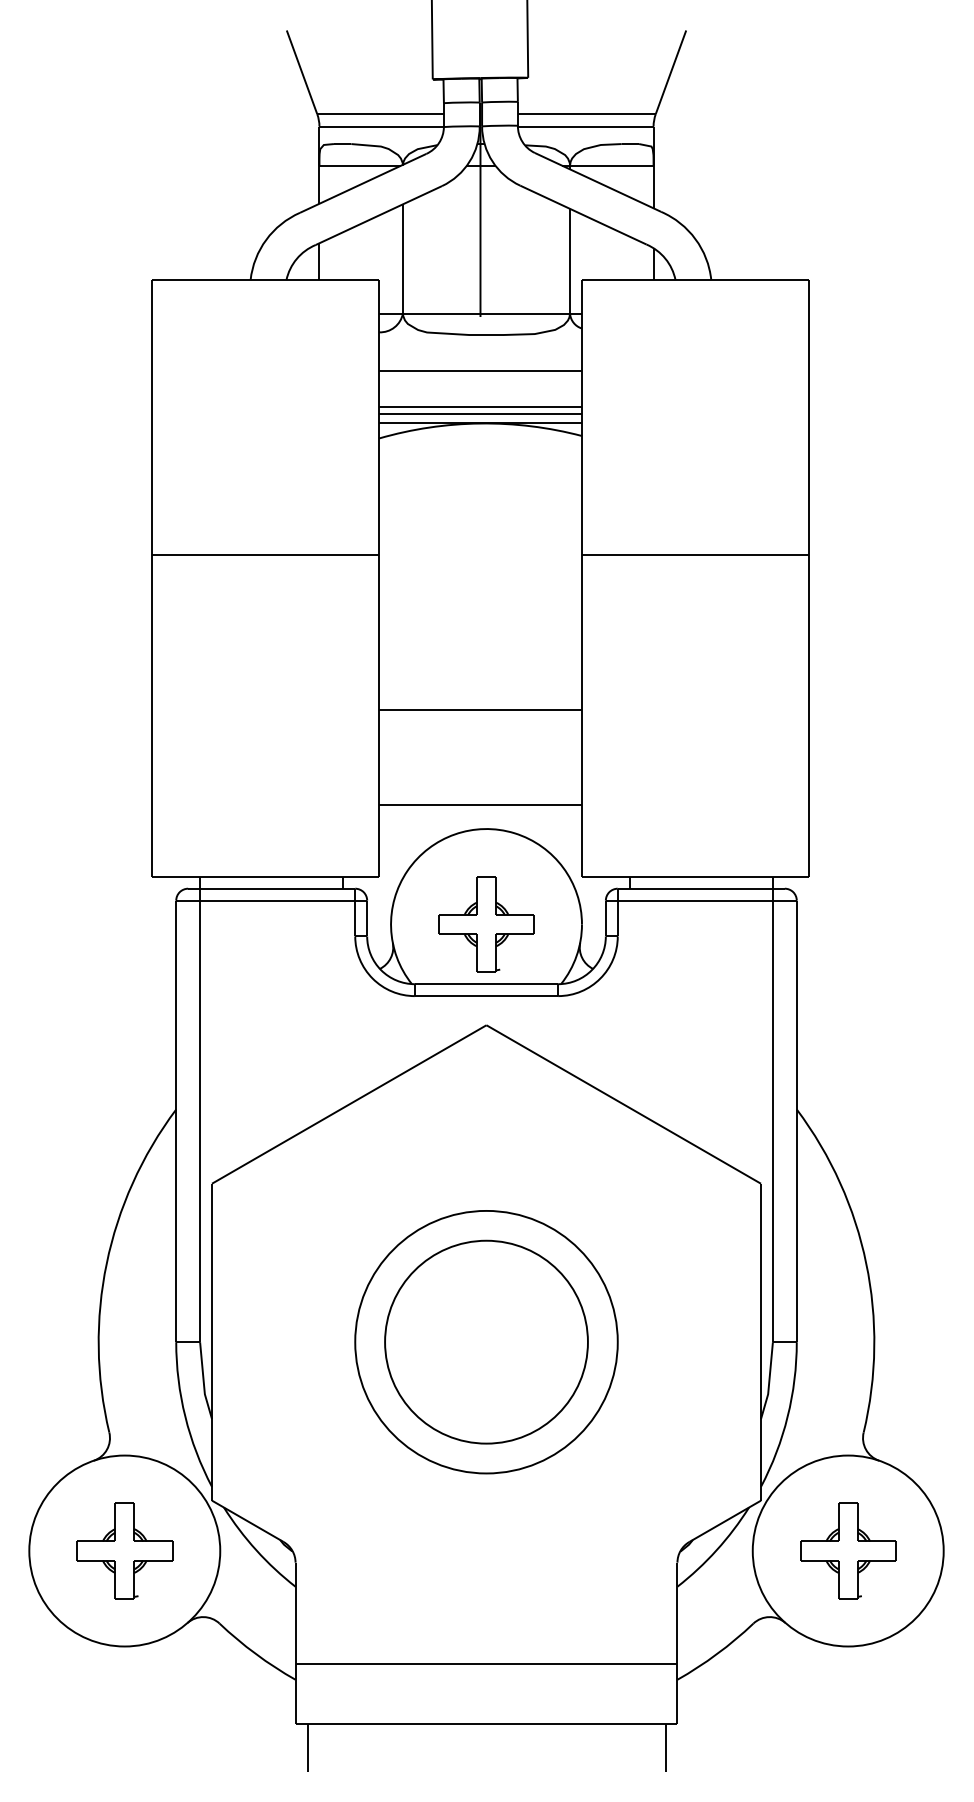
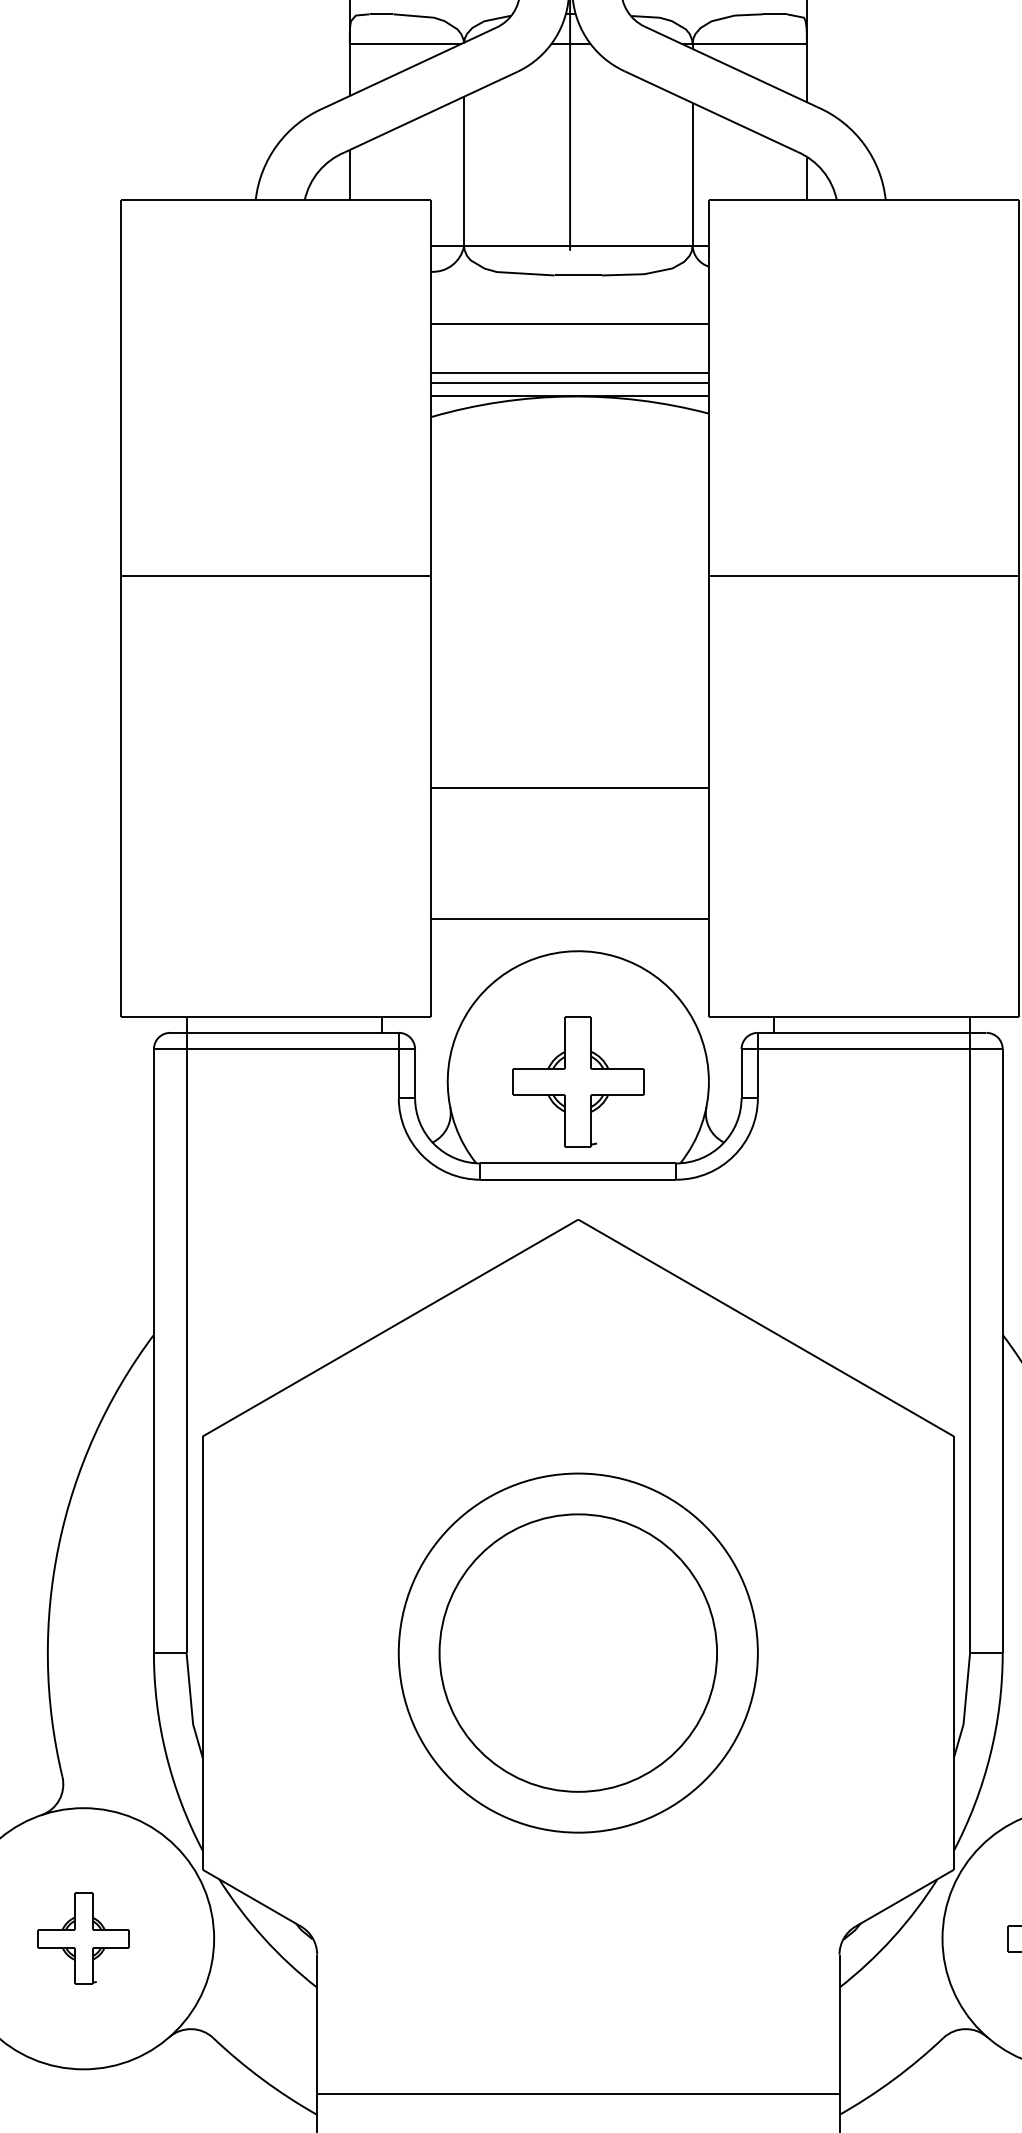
part: (124, 1550) -> (83, 1938), size x0.7

